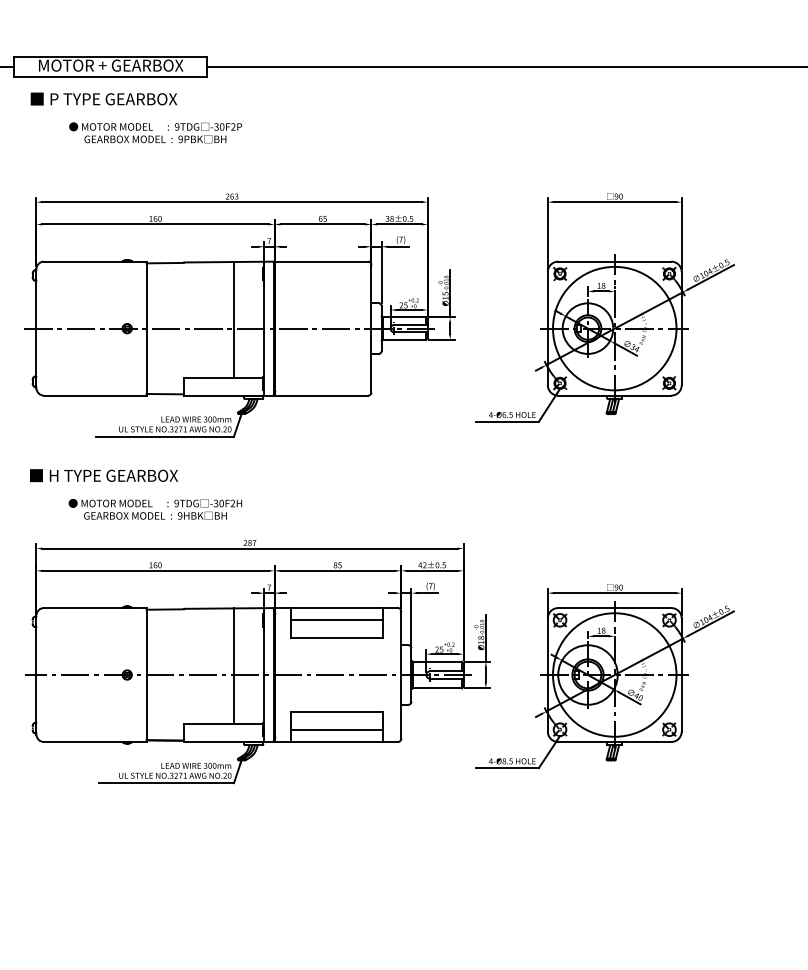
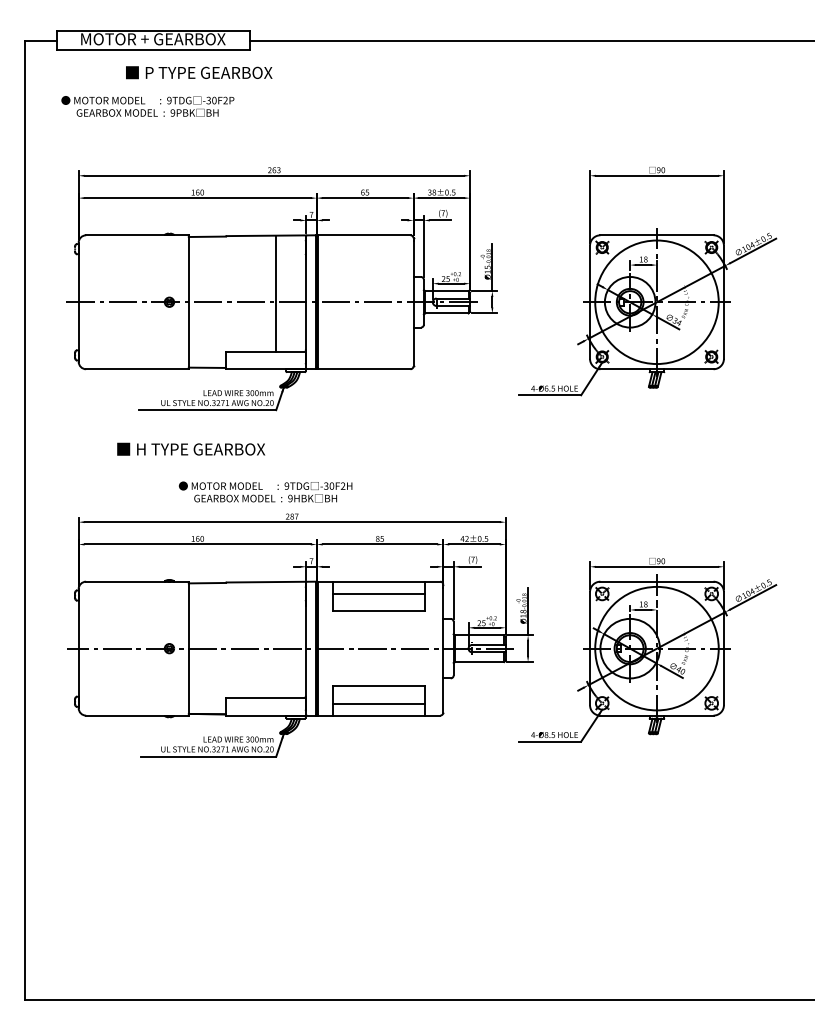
text: (104, 98) -> (199, 72), moved
text: (155, 132) -> (147, 106), moved
text: (104, 474) -> (191, 448), moved
text: (155, 508) -> (265, 491), moved
line: (233, 666) -> (275, 640), removed

